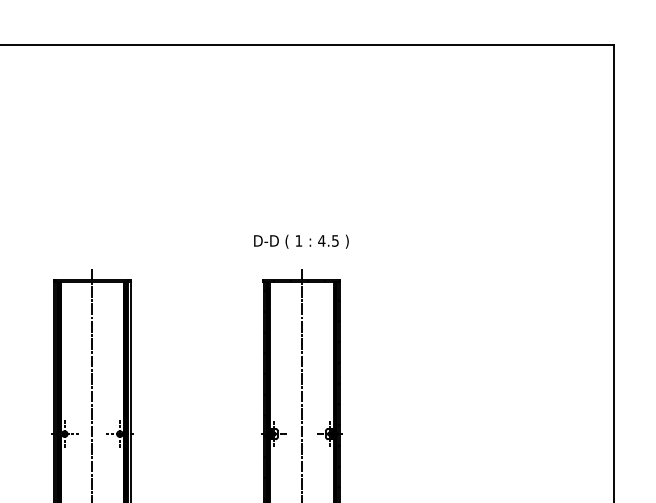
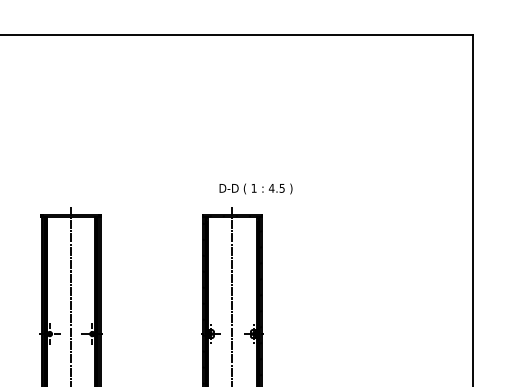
text: (300, 241) -> (255, 188), moved

